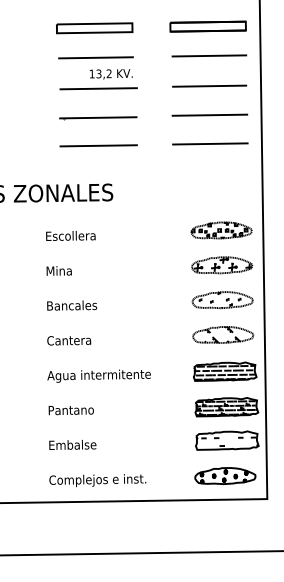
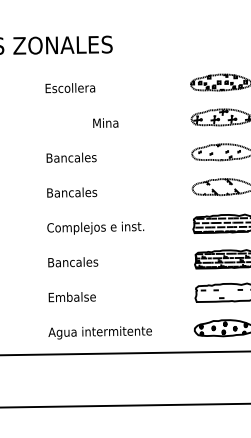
text: (58, 270) -> (105, 122), moved
text: (72, 340) -> (72, 192), Cantera -> Bancales
text: (98, 375) -> (98, 227), Agua intermitente -> Complejos e inst.
text: (74, 410) -> (74, 262), Pantano -> Bancales
text: (100, 480) -> (100, 332), Complejos e inst. -> Agua intermitente

